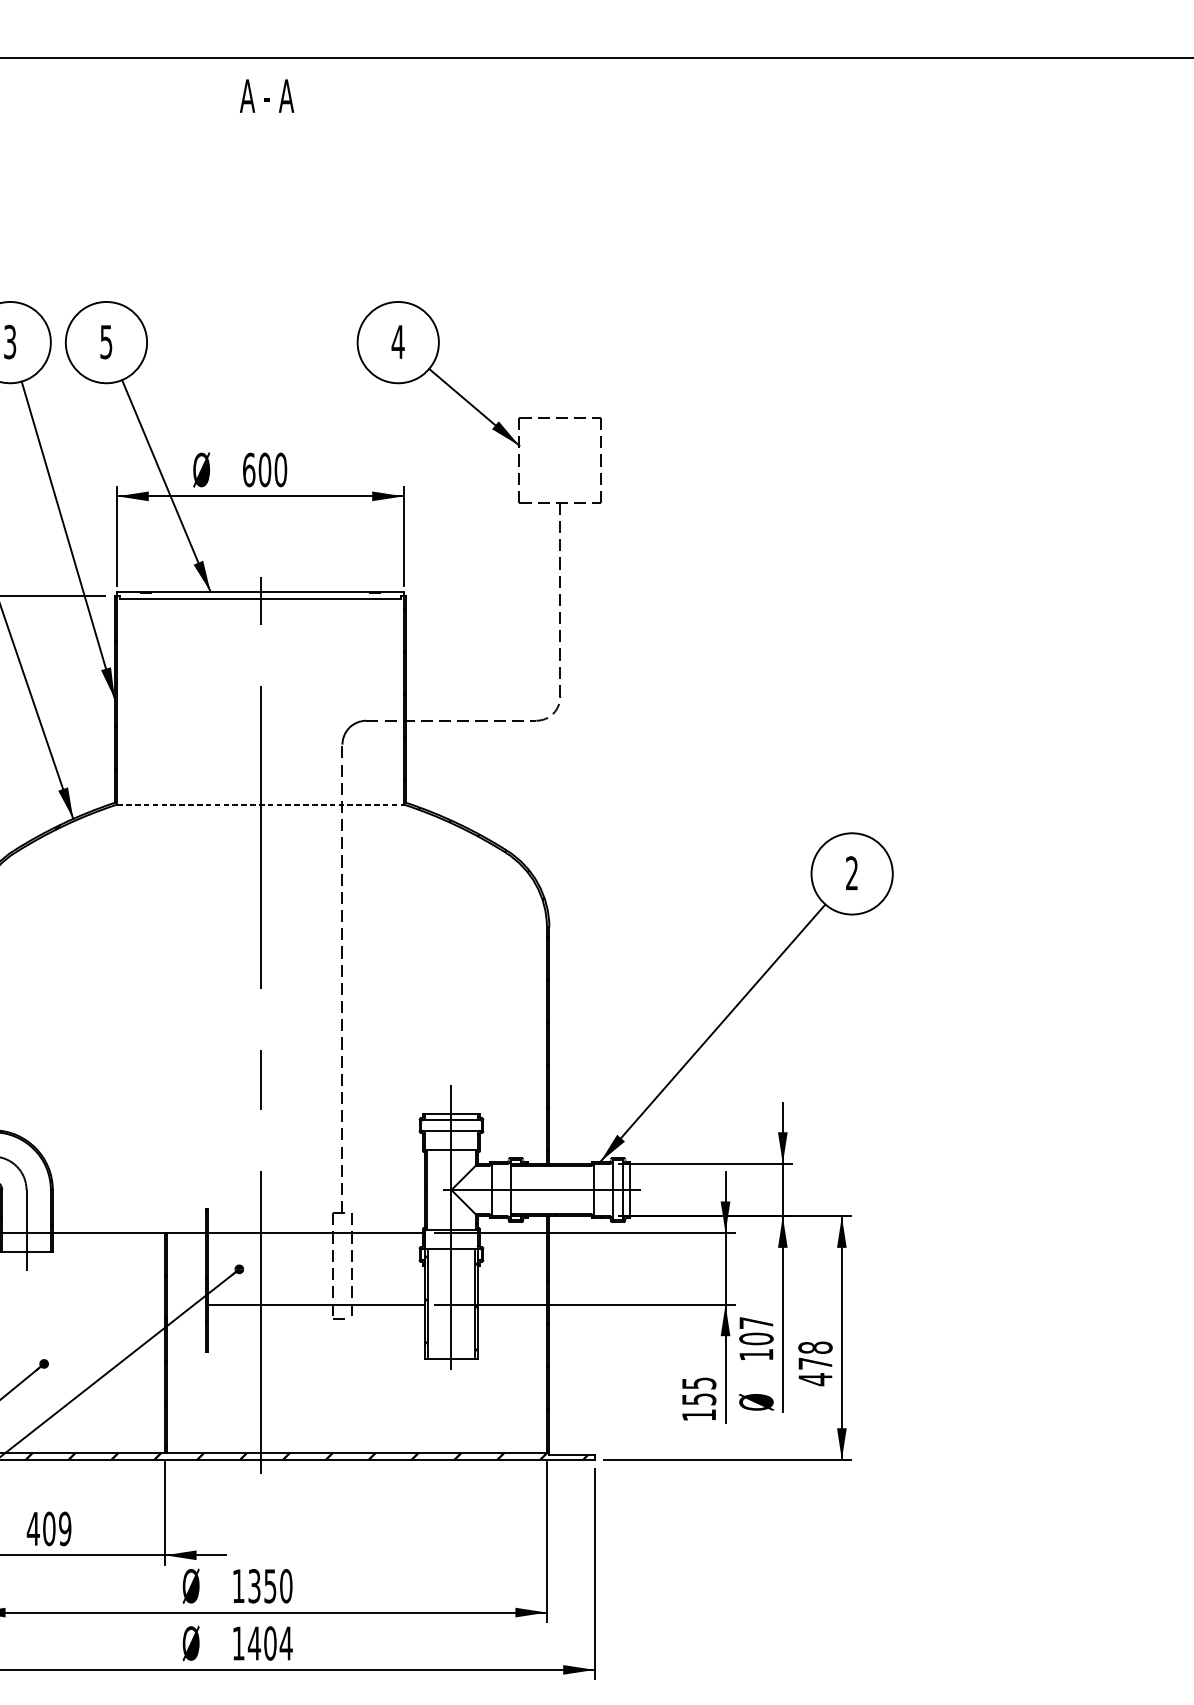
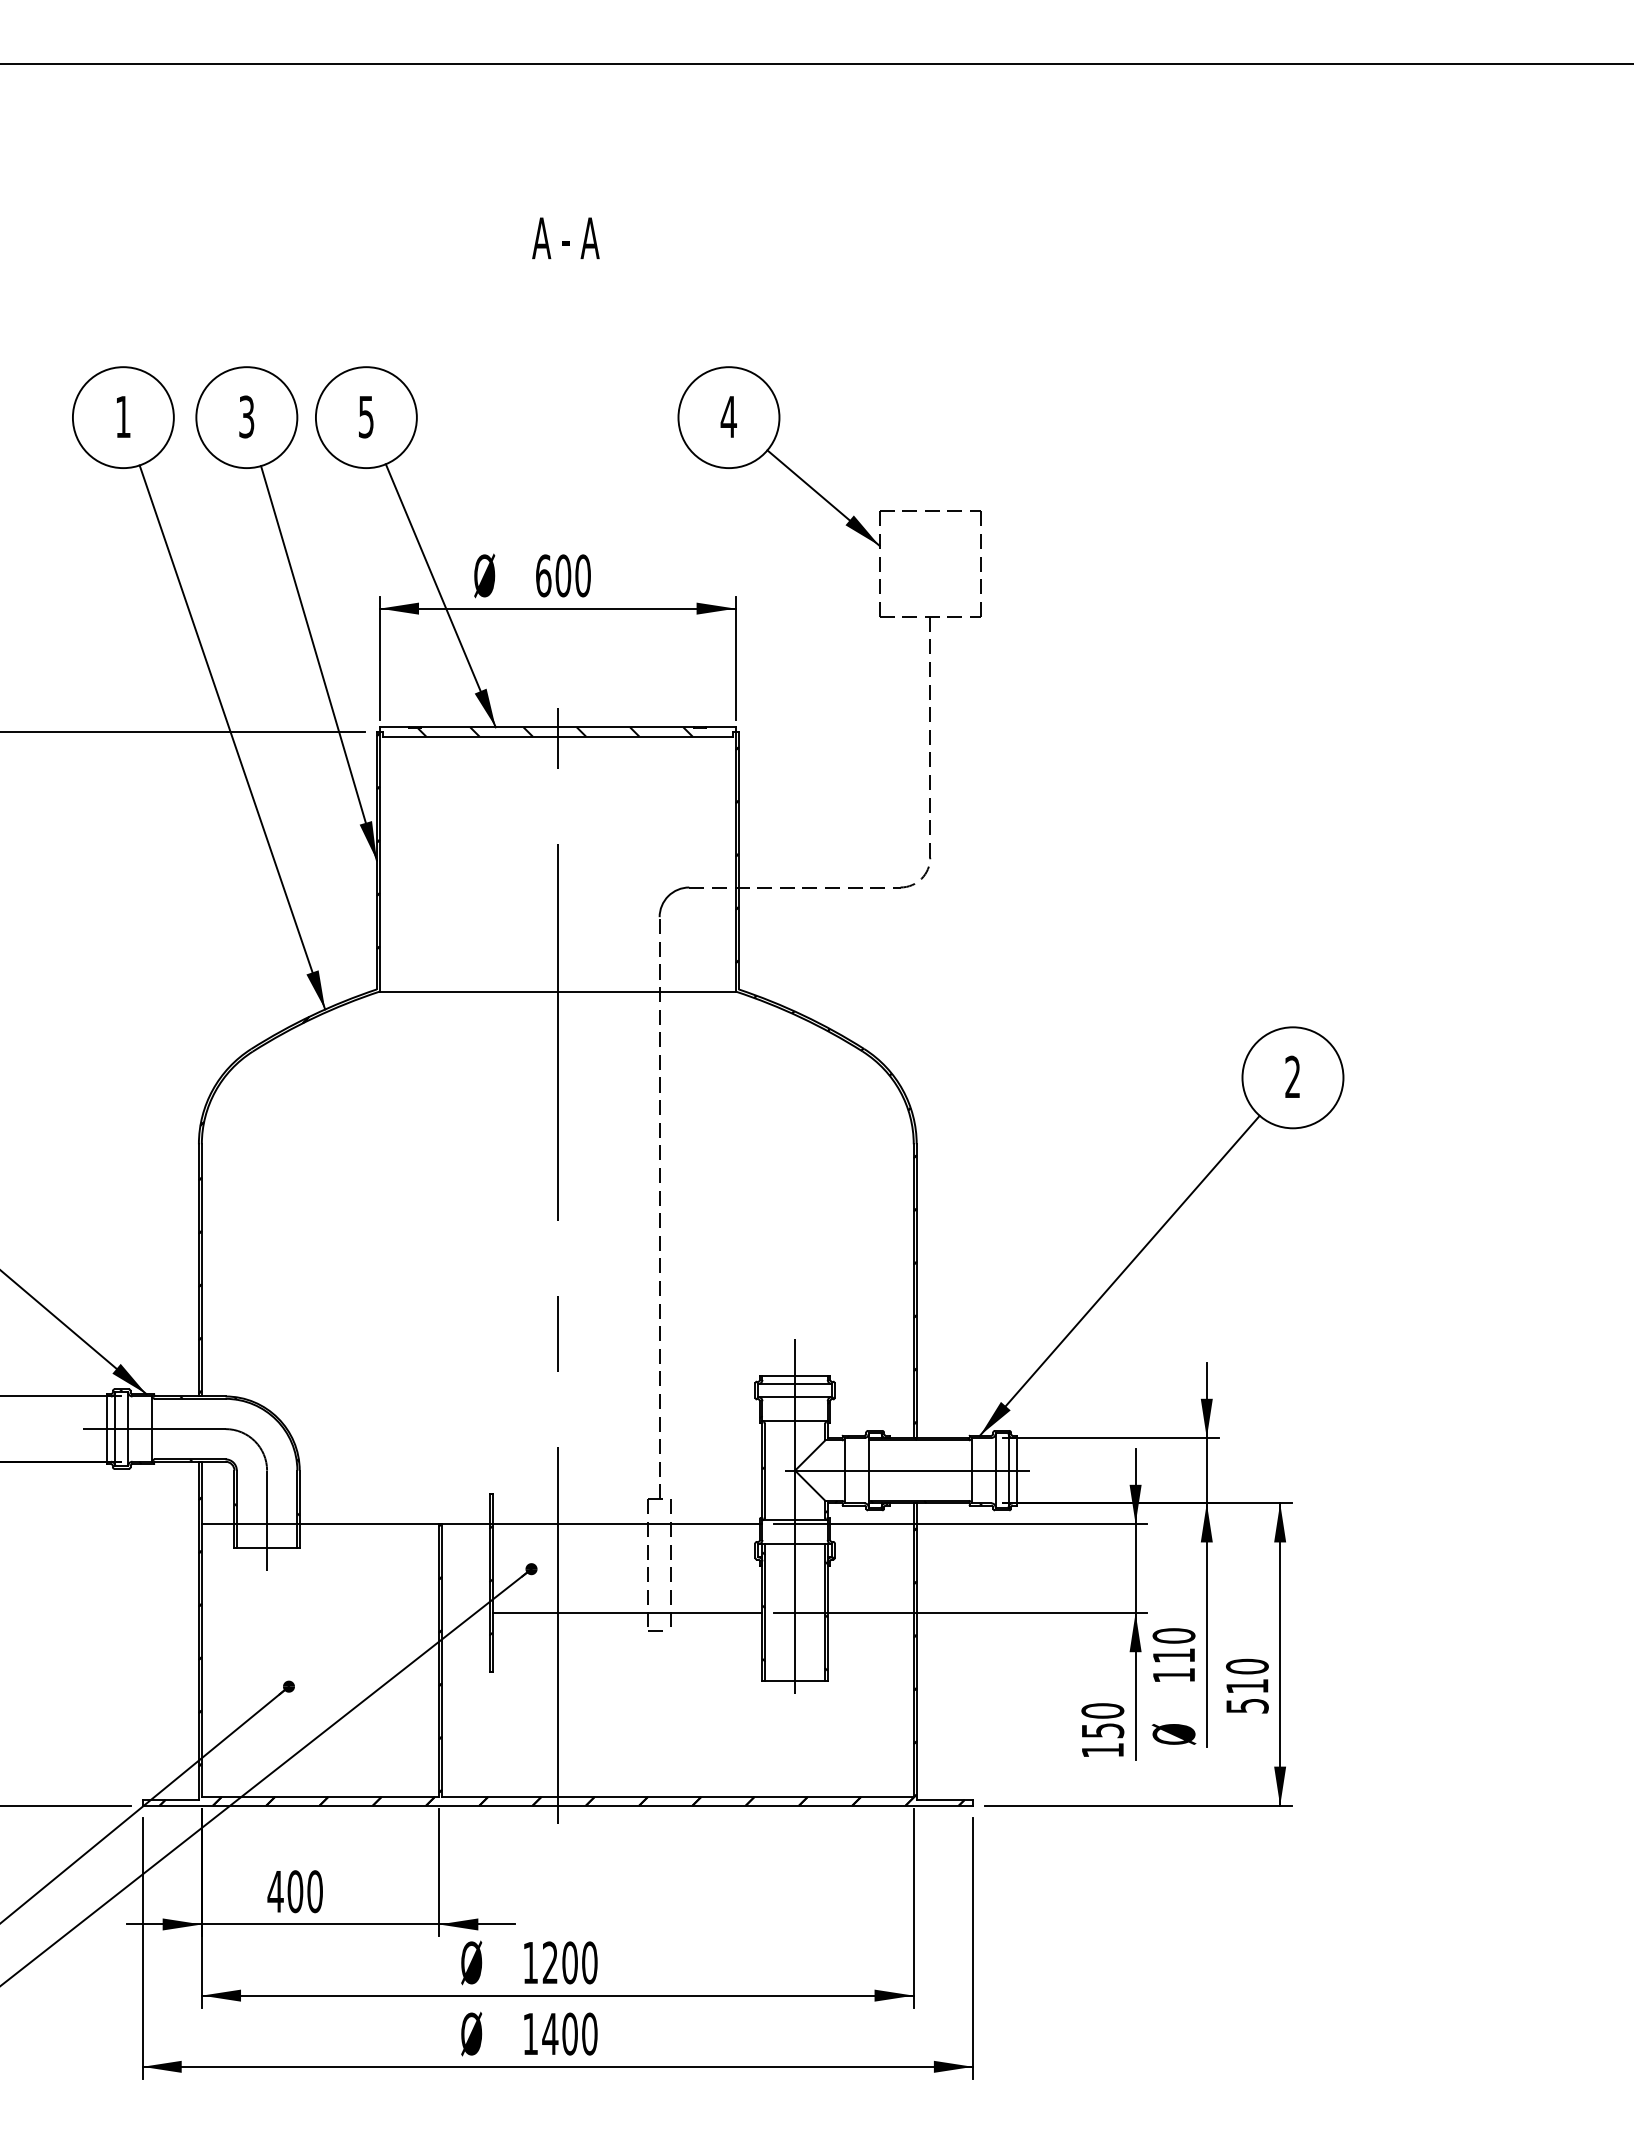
text: (266, 96) -> (565, 238), moved
hatch: (258, 595) -> (555, 731), added
line: (260, 804) -> (557, 991), dashed -> solid
text: (756, 1330) -> (1173, 1645), 107 -> 110
text: (815, 1363) -> (1247, 1686), 478 -> 510
text: (698, 1383) -> (1102, 1710), 155 -> 150
text: (64, 1528) -> (314, 1891), 409 -> 400
text: (261, 1585) -> (559, 1962), 1350 -> 1200
text: (286, 1643) -> (589, 2033), 1404 -> 1400

